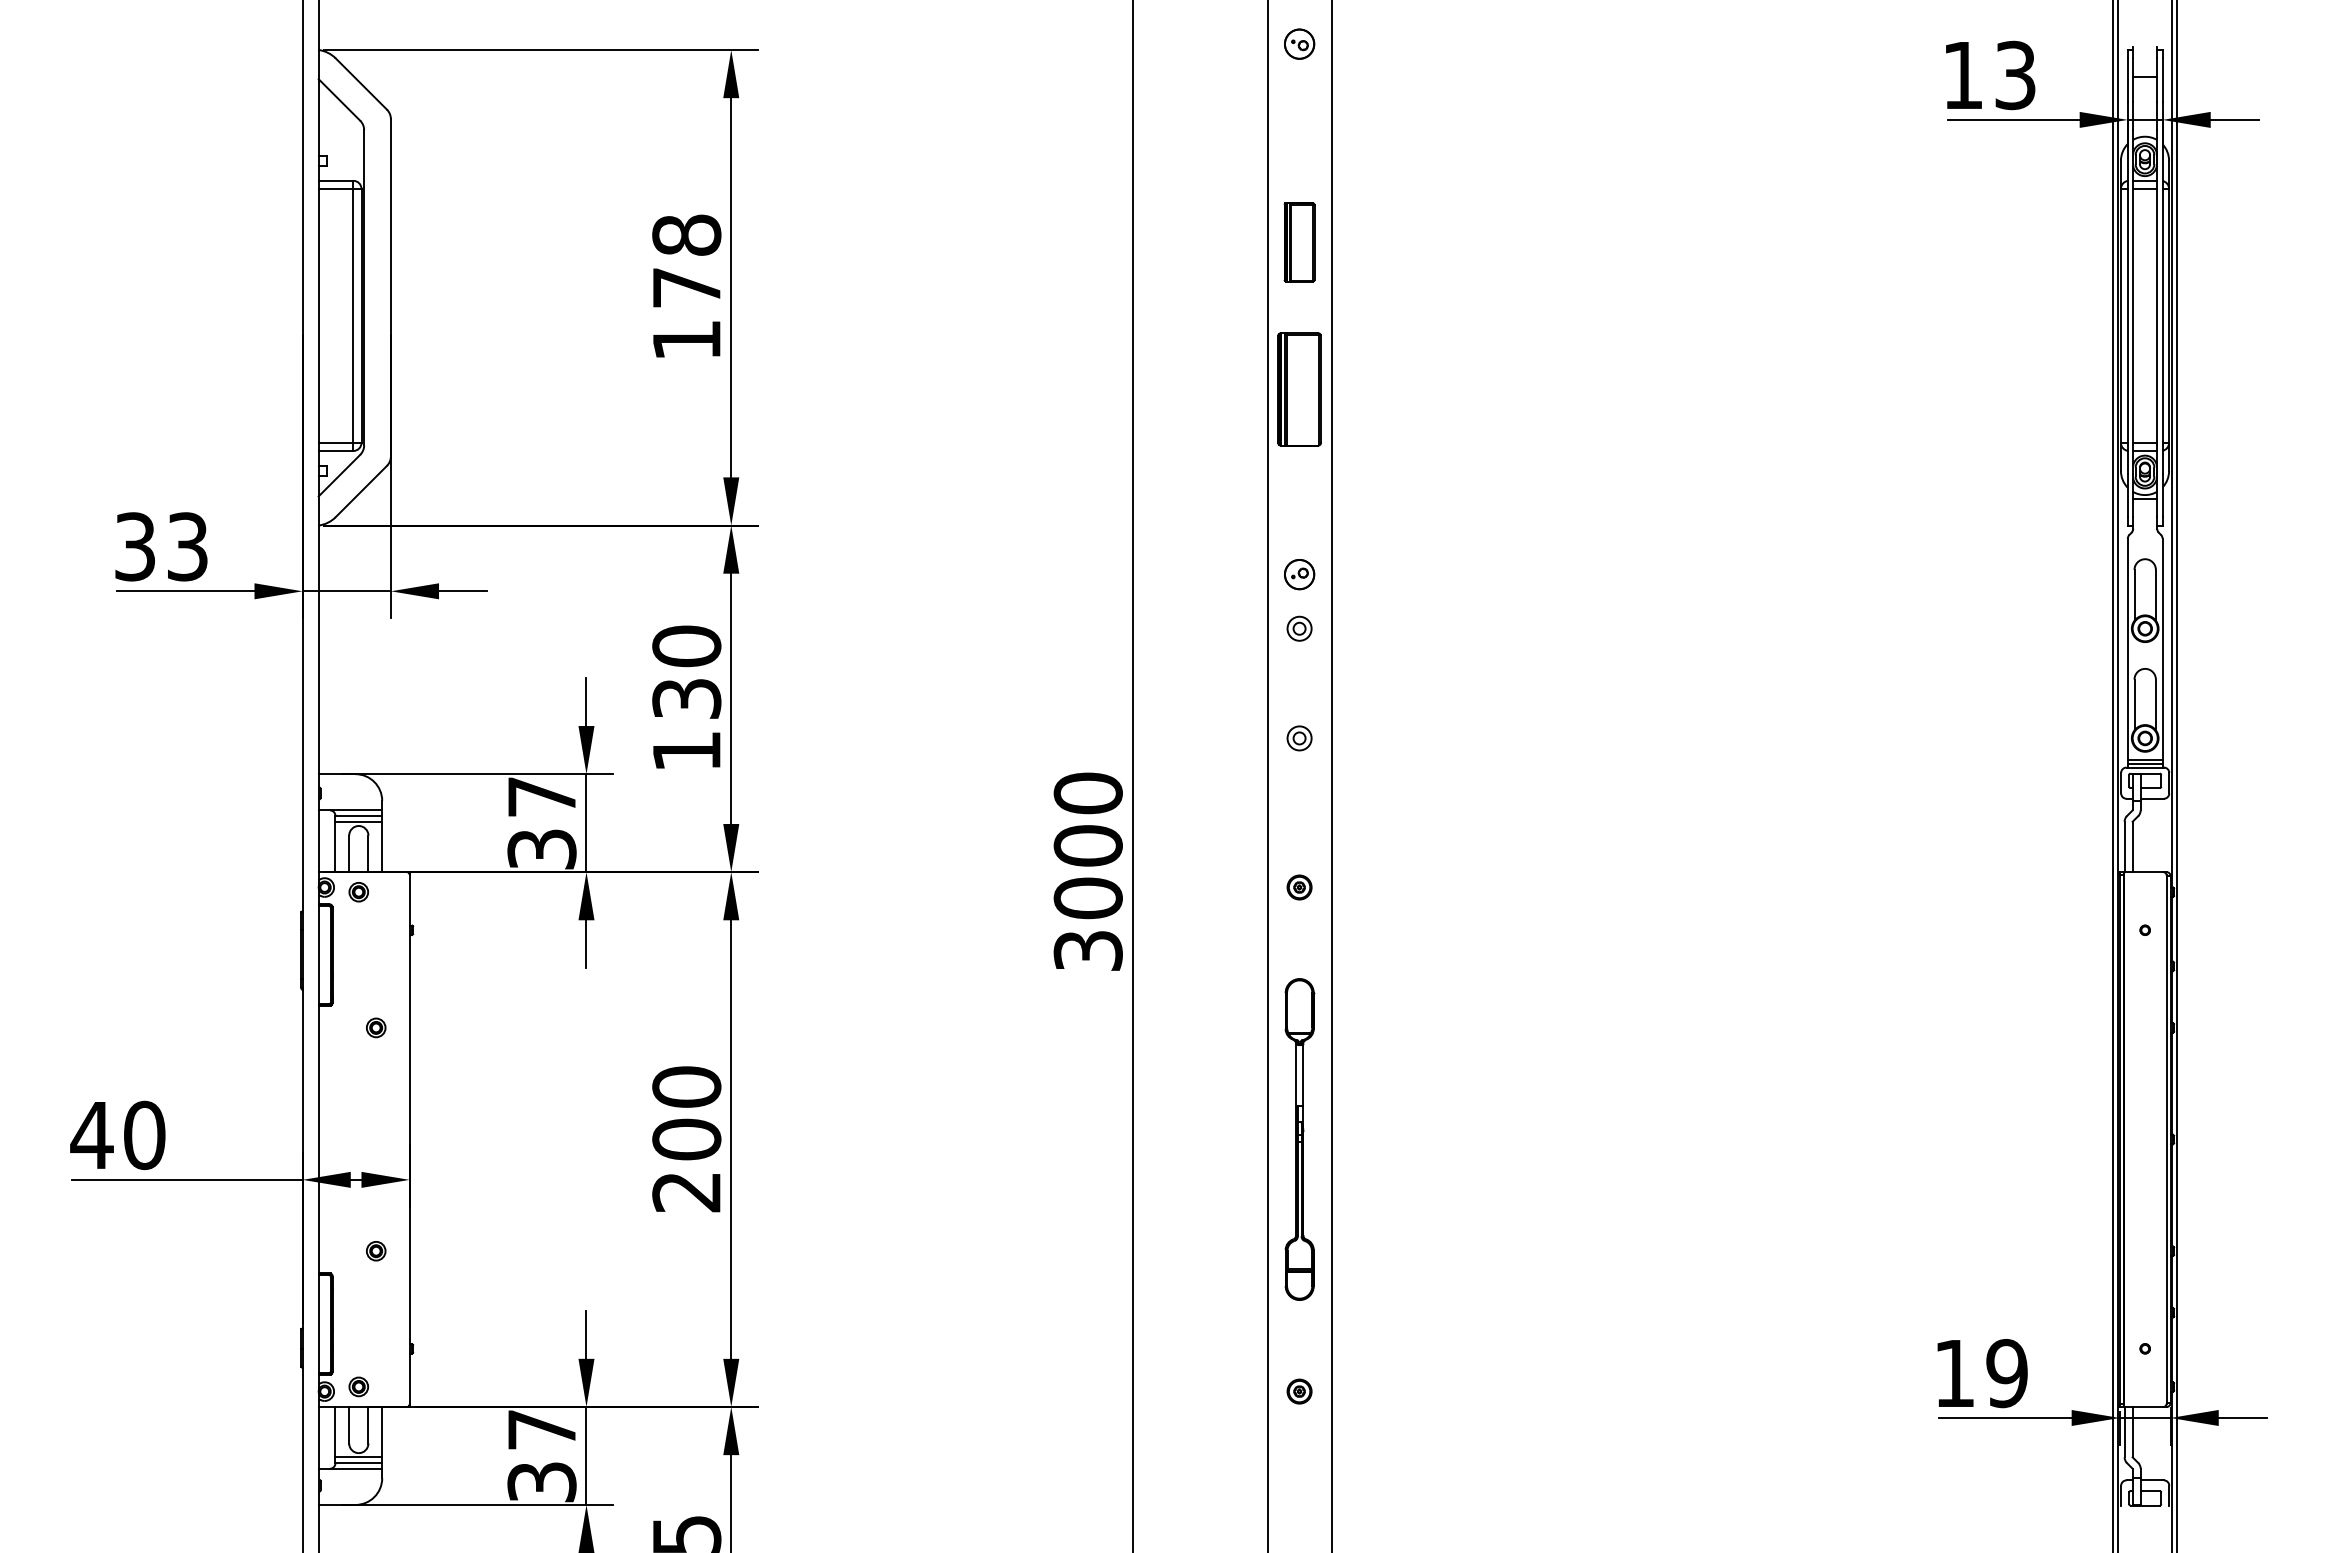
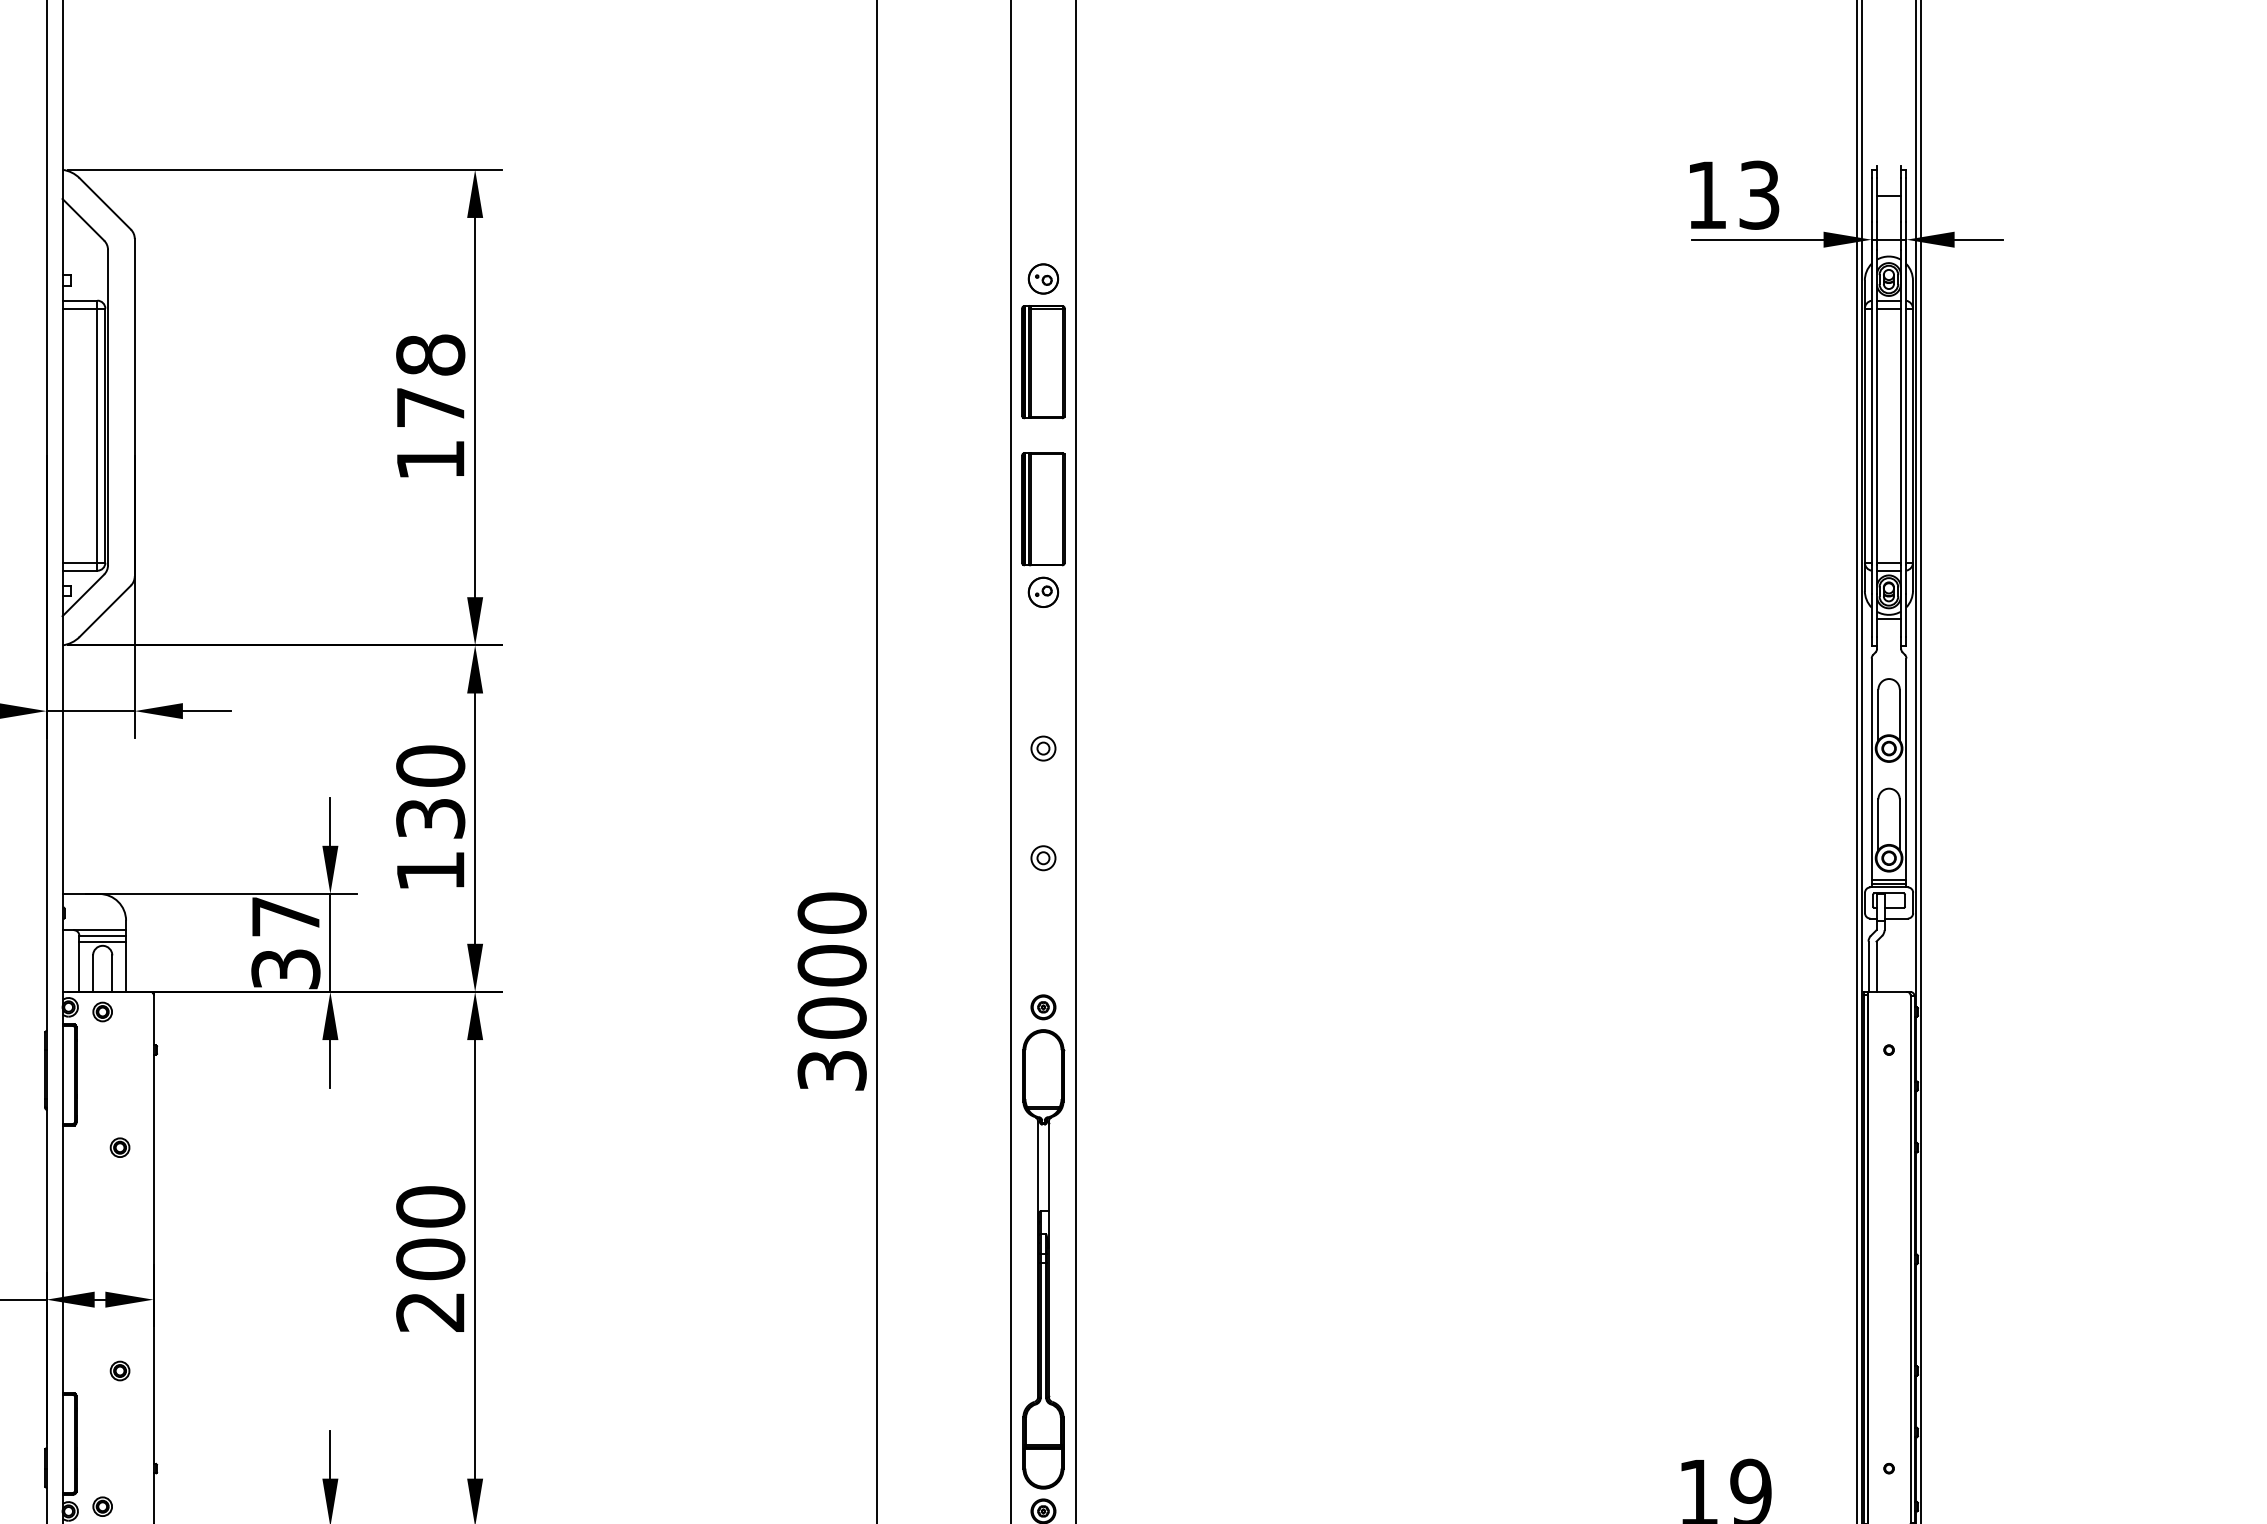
part: (1299, 43) -> (1043, 278), moved
part: (1299, 242) -> (1043, 362), size x1.43
part: (1299, 574) -> (1043, 592), moved
part: (1299, 1139) -> (1043, 1259), size x1.43

